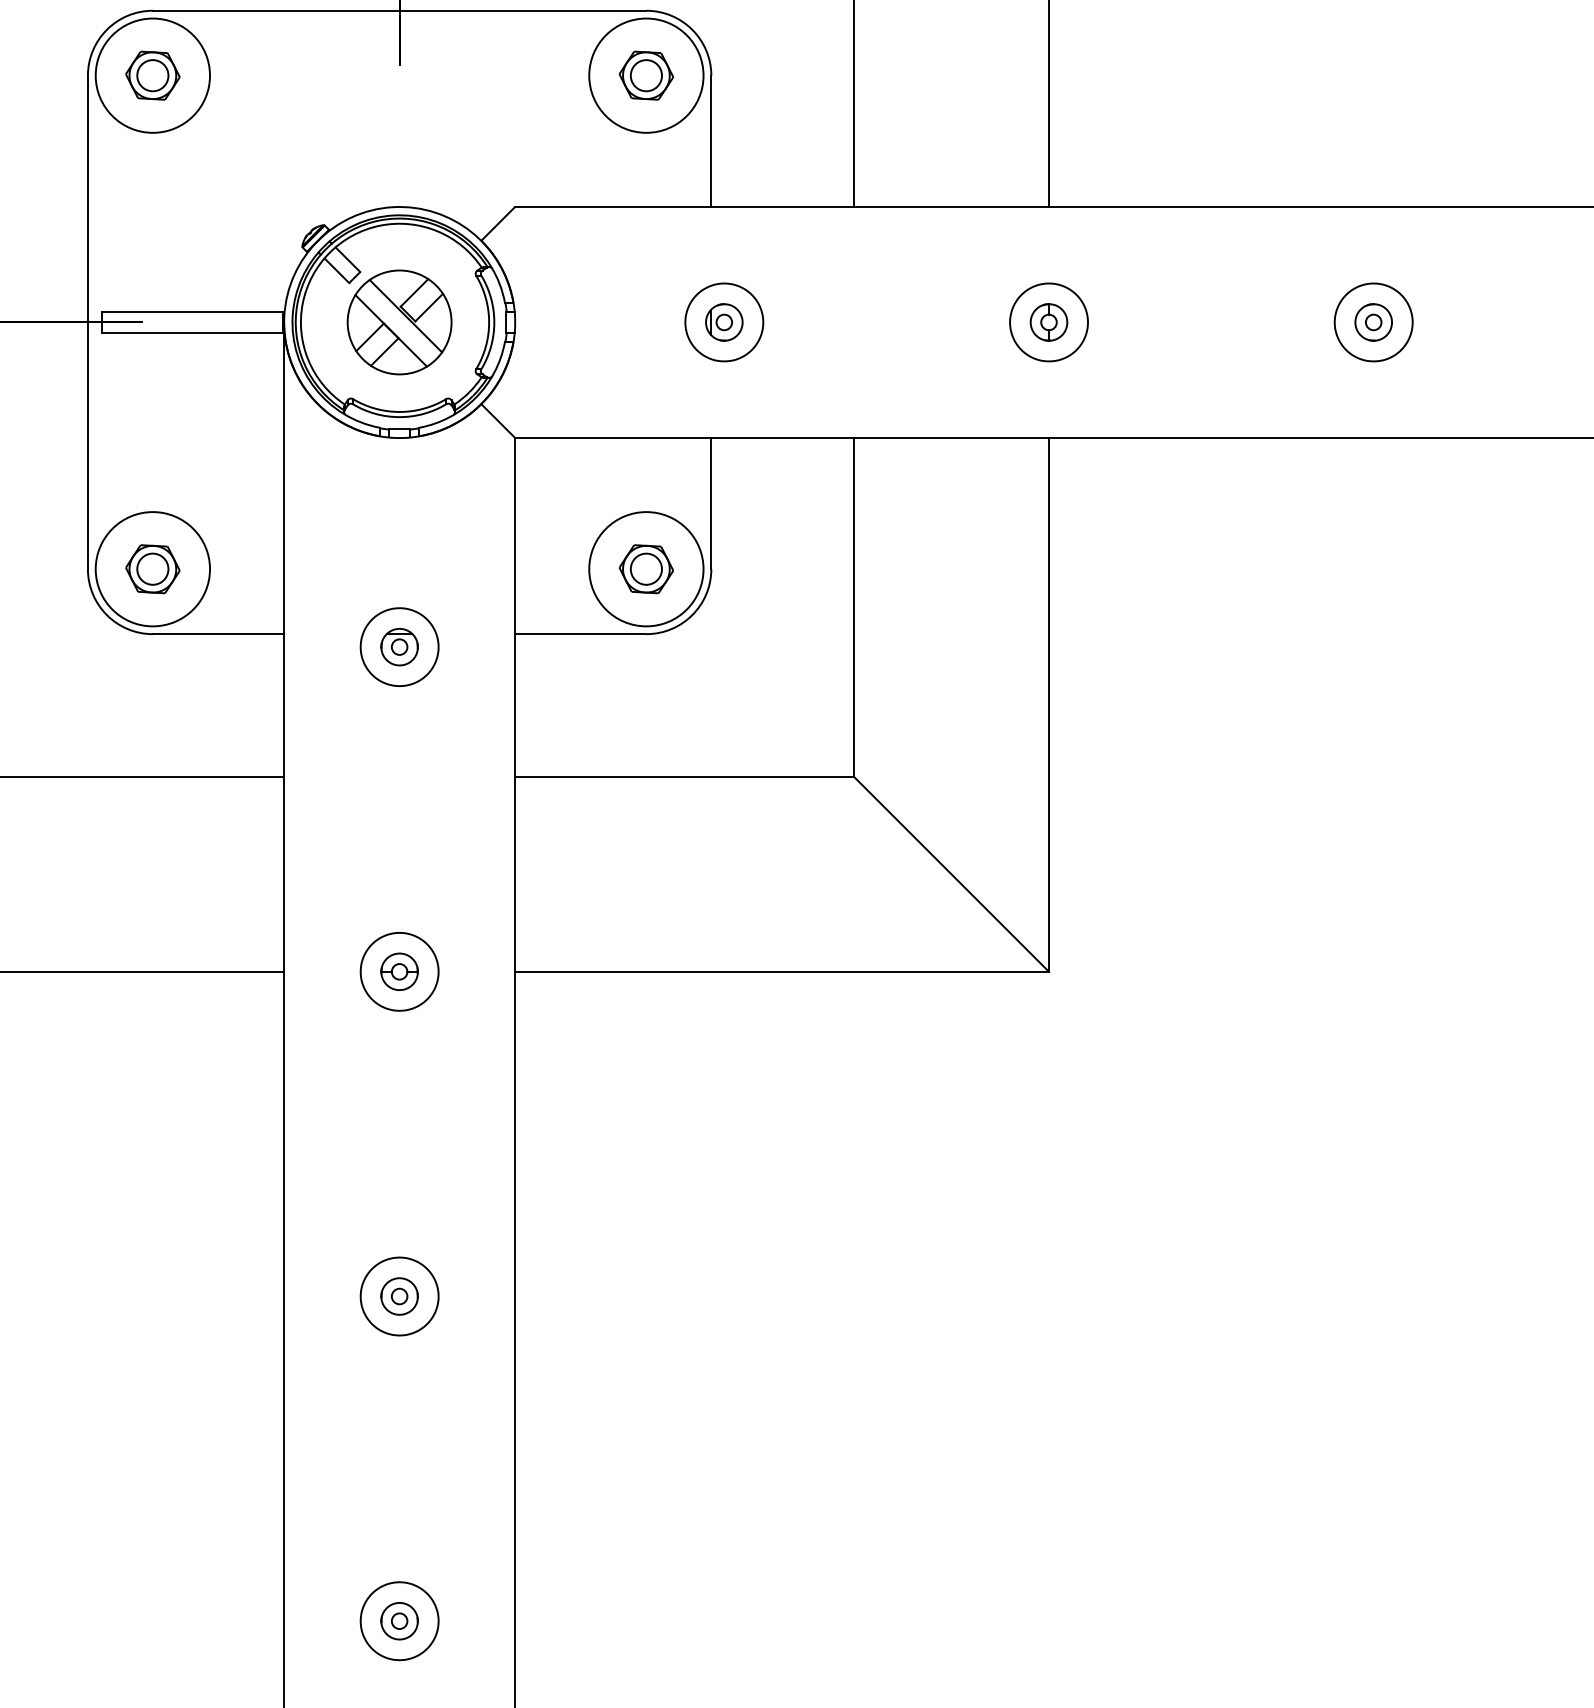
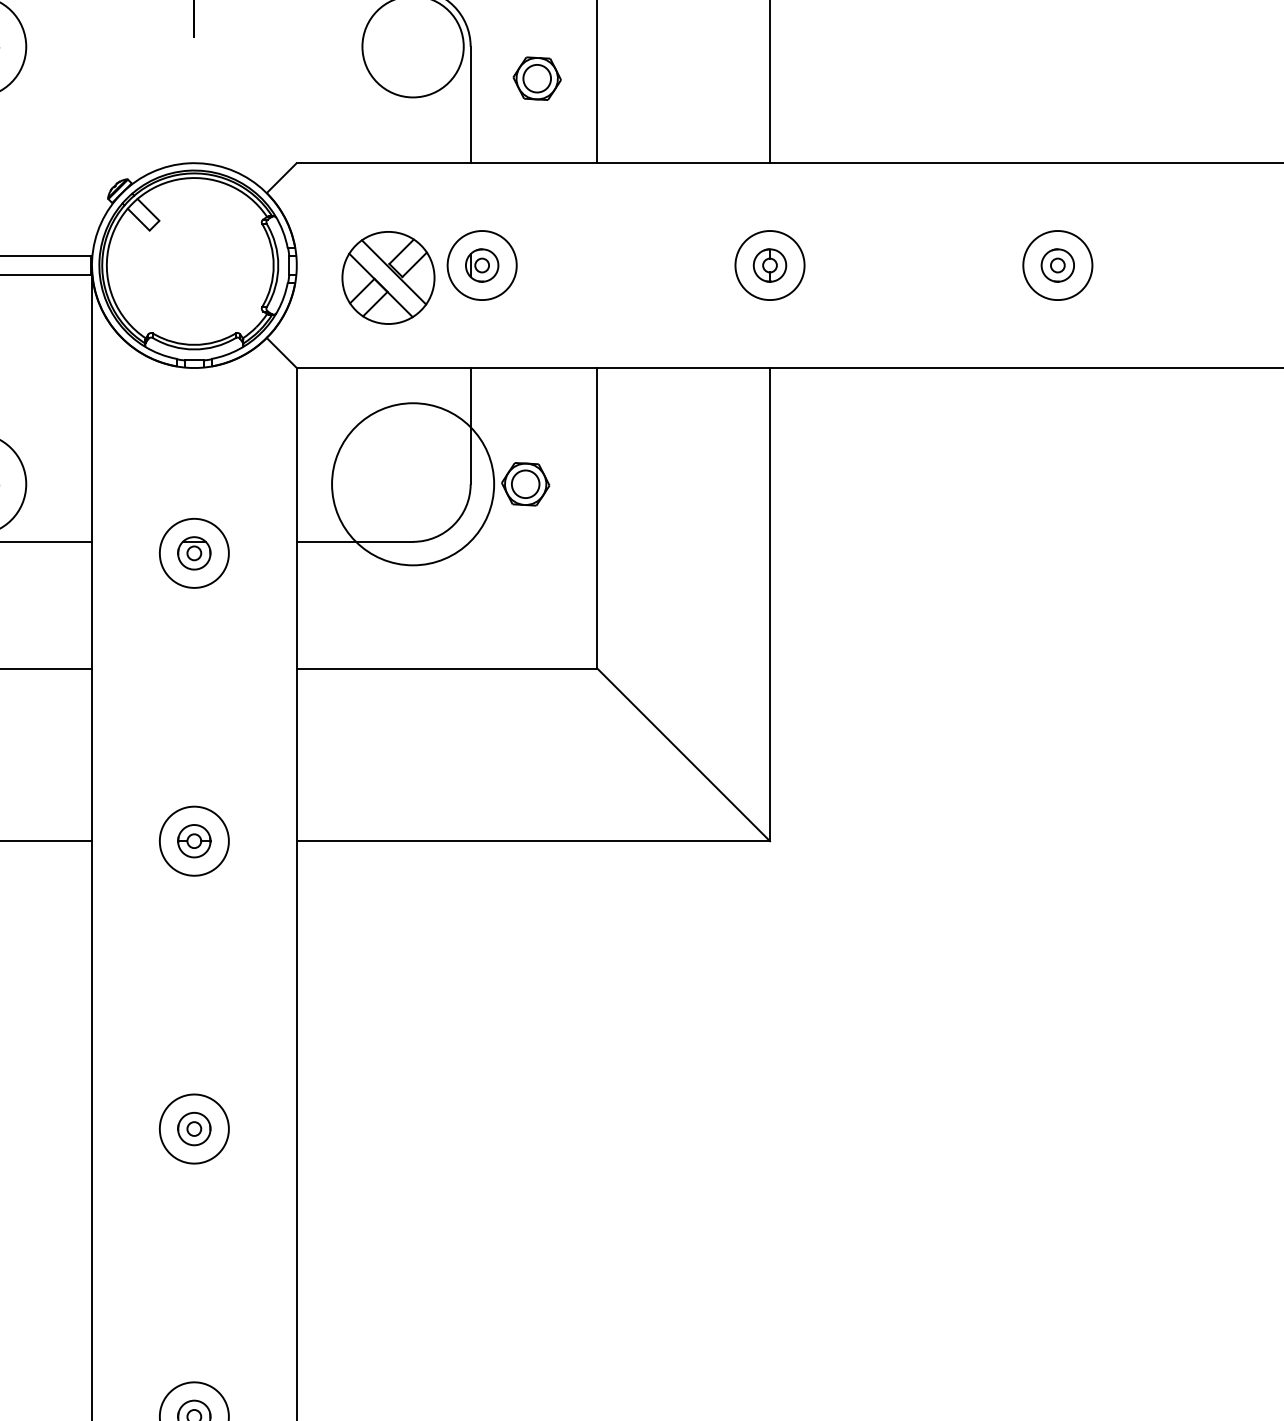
part: (645, 75) -> (536, 78), moved
part: (399, 322) -> (388, 277), moved
part: (645, 569) -> (524, 484), moved
circle: (646, 569) -> (413, 484), size x1.6

